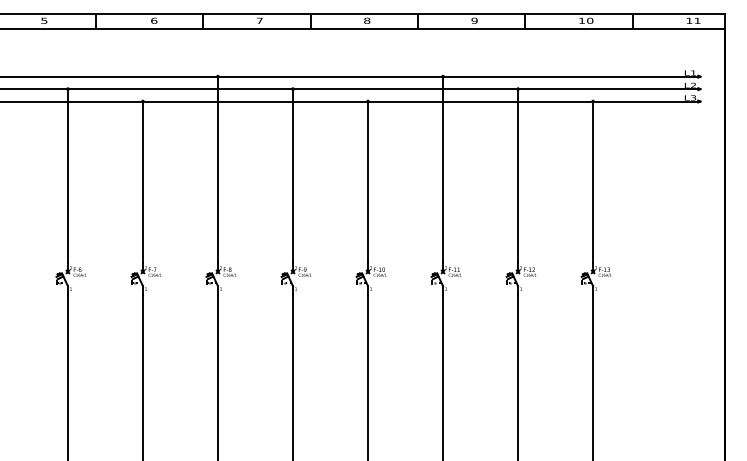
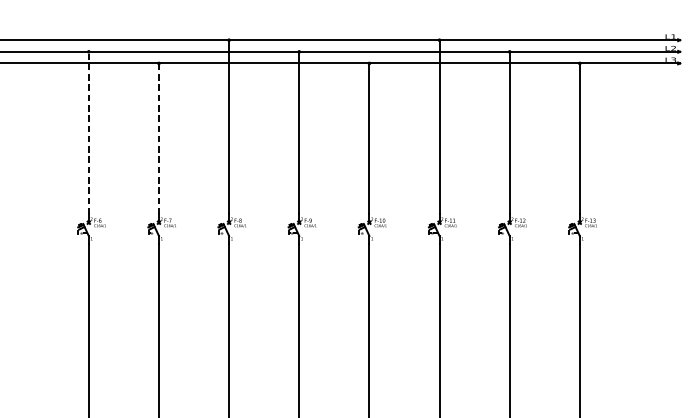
line: (67, 176) -> (88, 133), solid -> dashed
line: (142, 182) -> (158, 139), solid -> dashed

